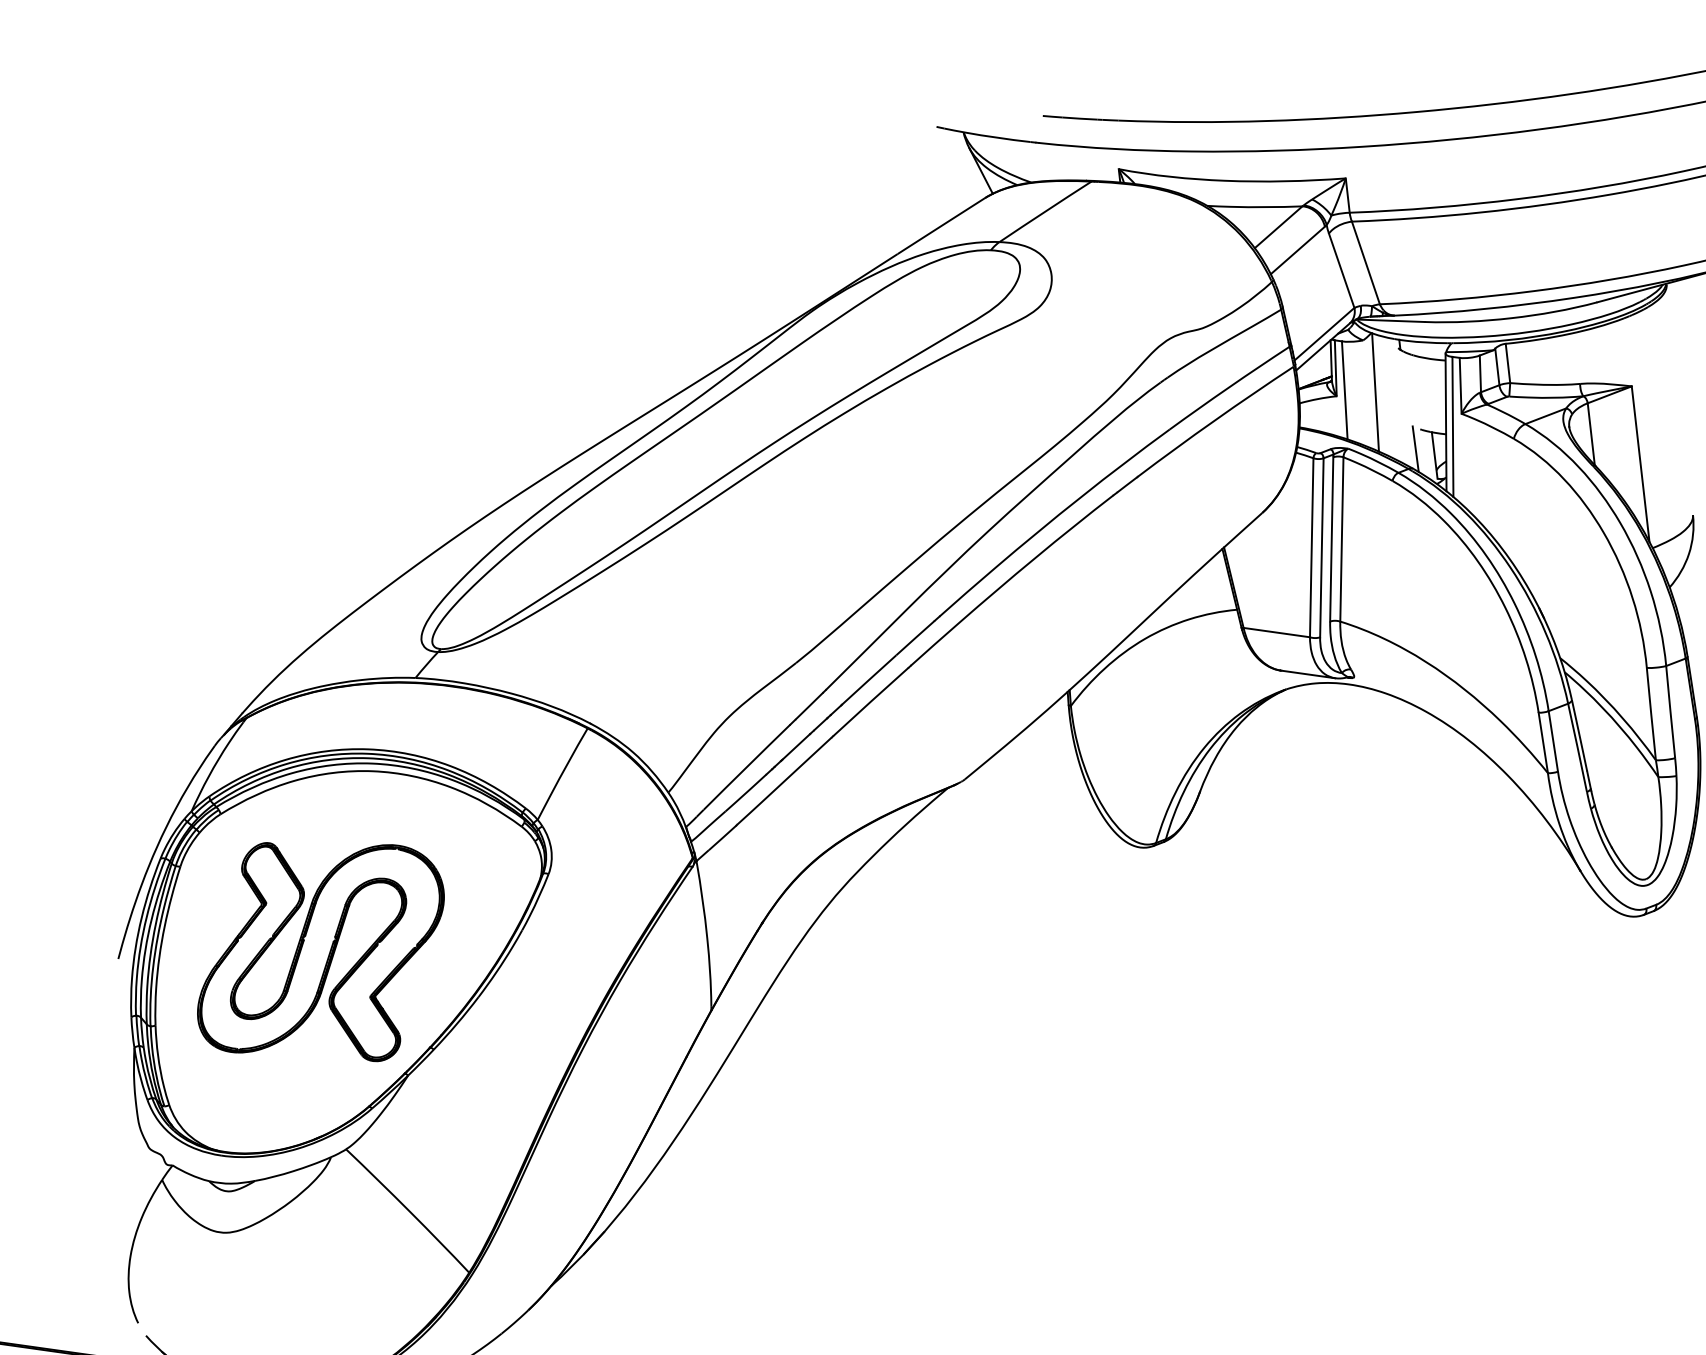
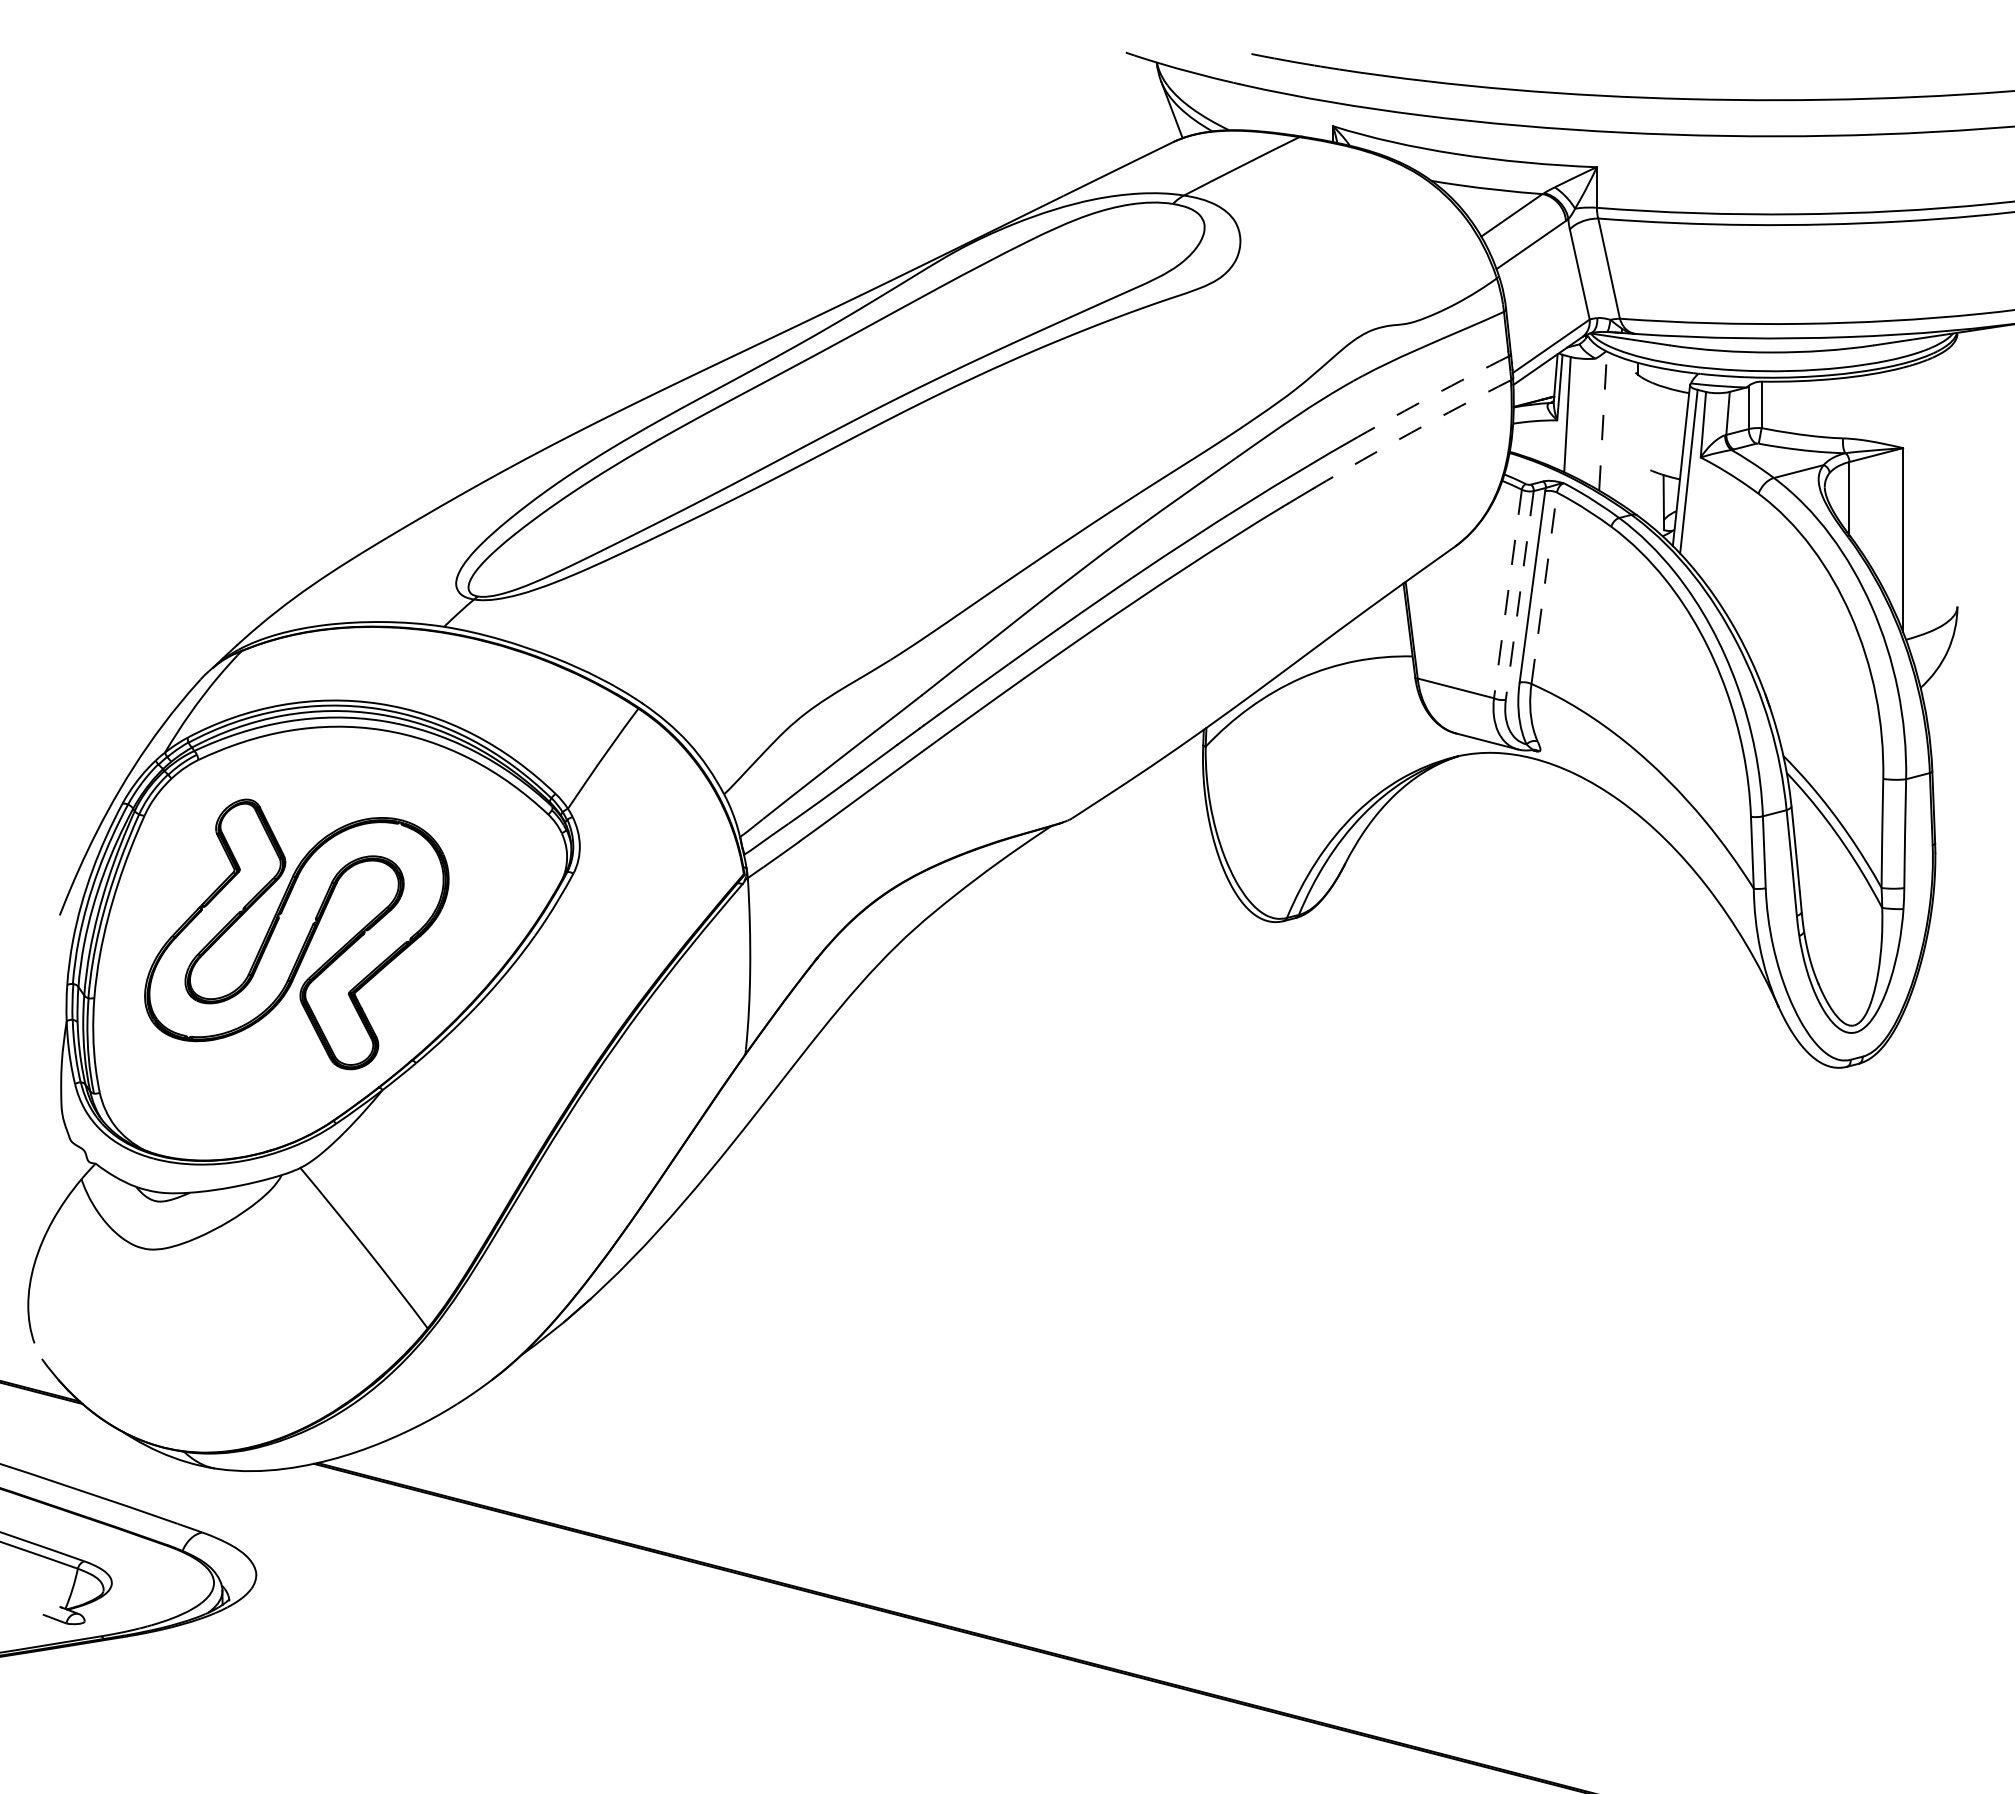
arc: (1228, 387) -> (1432, 395), solid -> dashed
line: (1375, 392) -> (1603, 421), solid -> dashed
arc: (1214, 420) -> (1411, 432), solid -> dashed
line: (1415, 449) -> (1642, 492), removed
line: (1342, 539) -> (1544, 588), solid -> dashed
line: (1321, 547) -> (1519, 595), solid -> dashed
line: (1311, 548) -> (1507, 594), solid -> dashed

